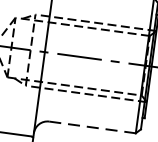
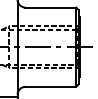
line: (93, 127) -> (51, 86), dashed -> solid

